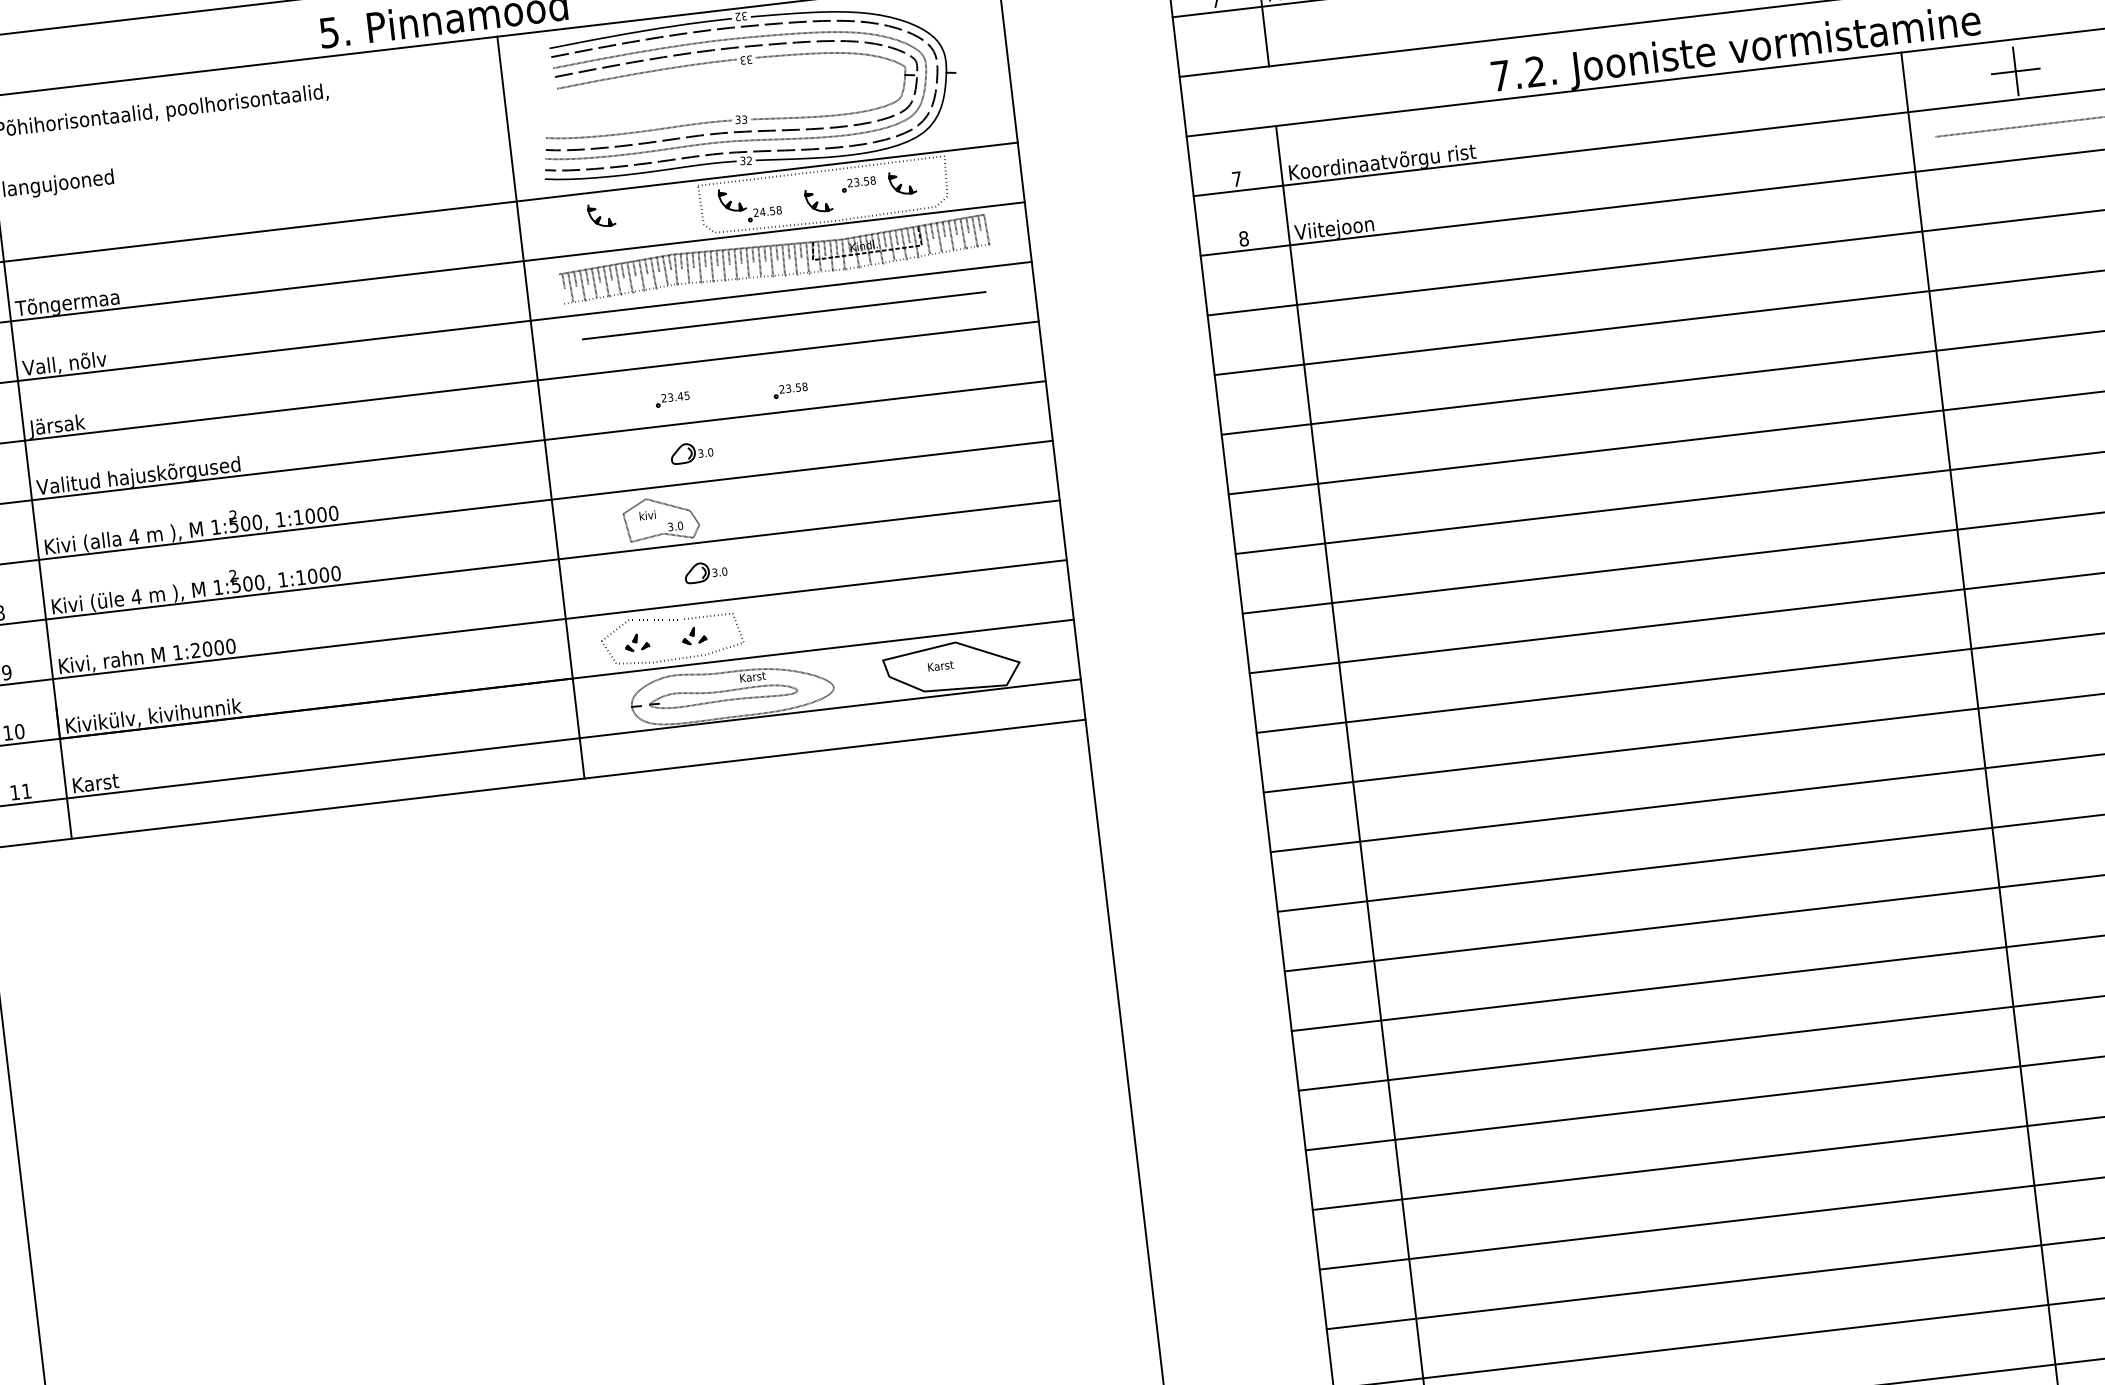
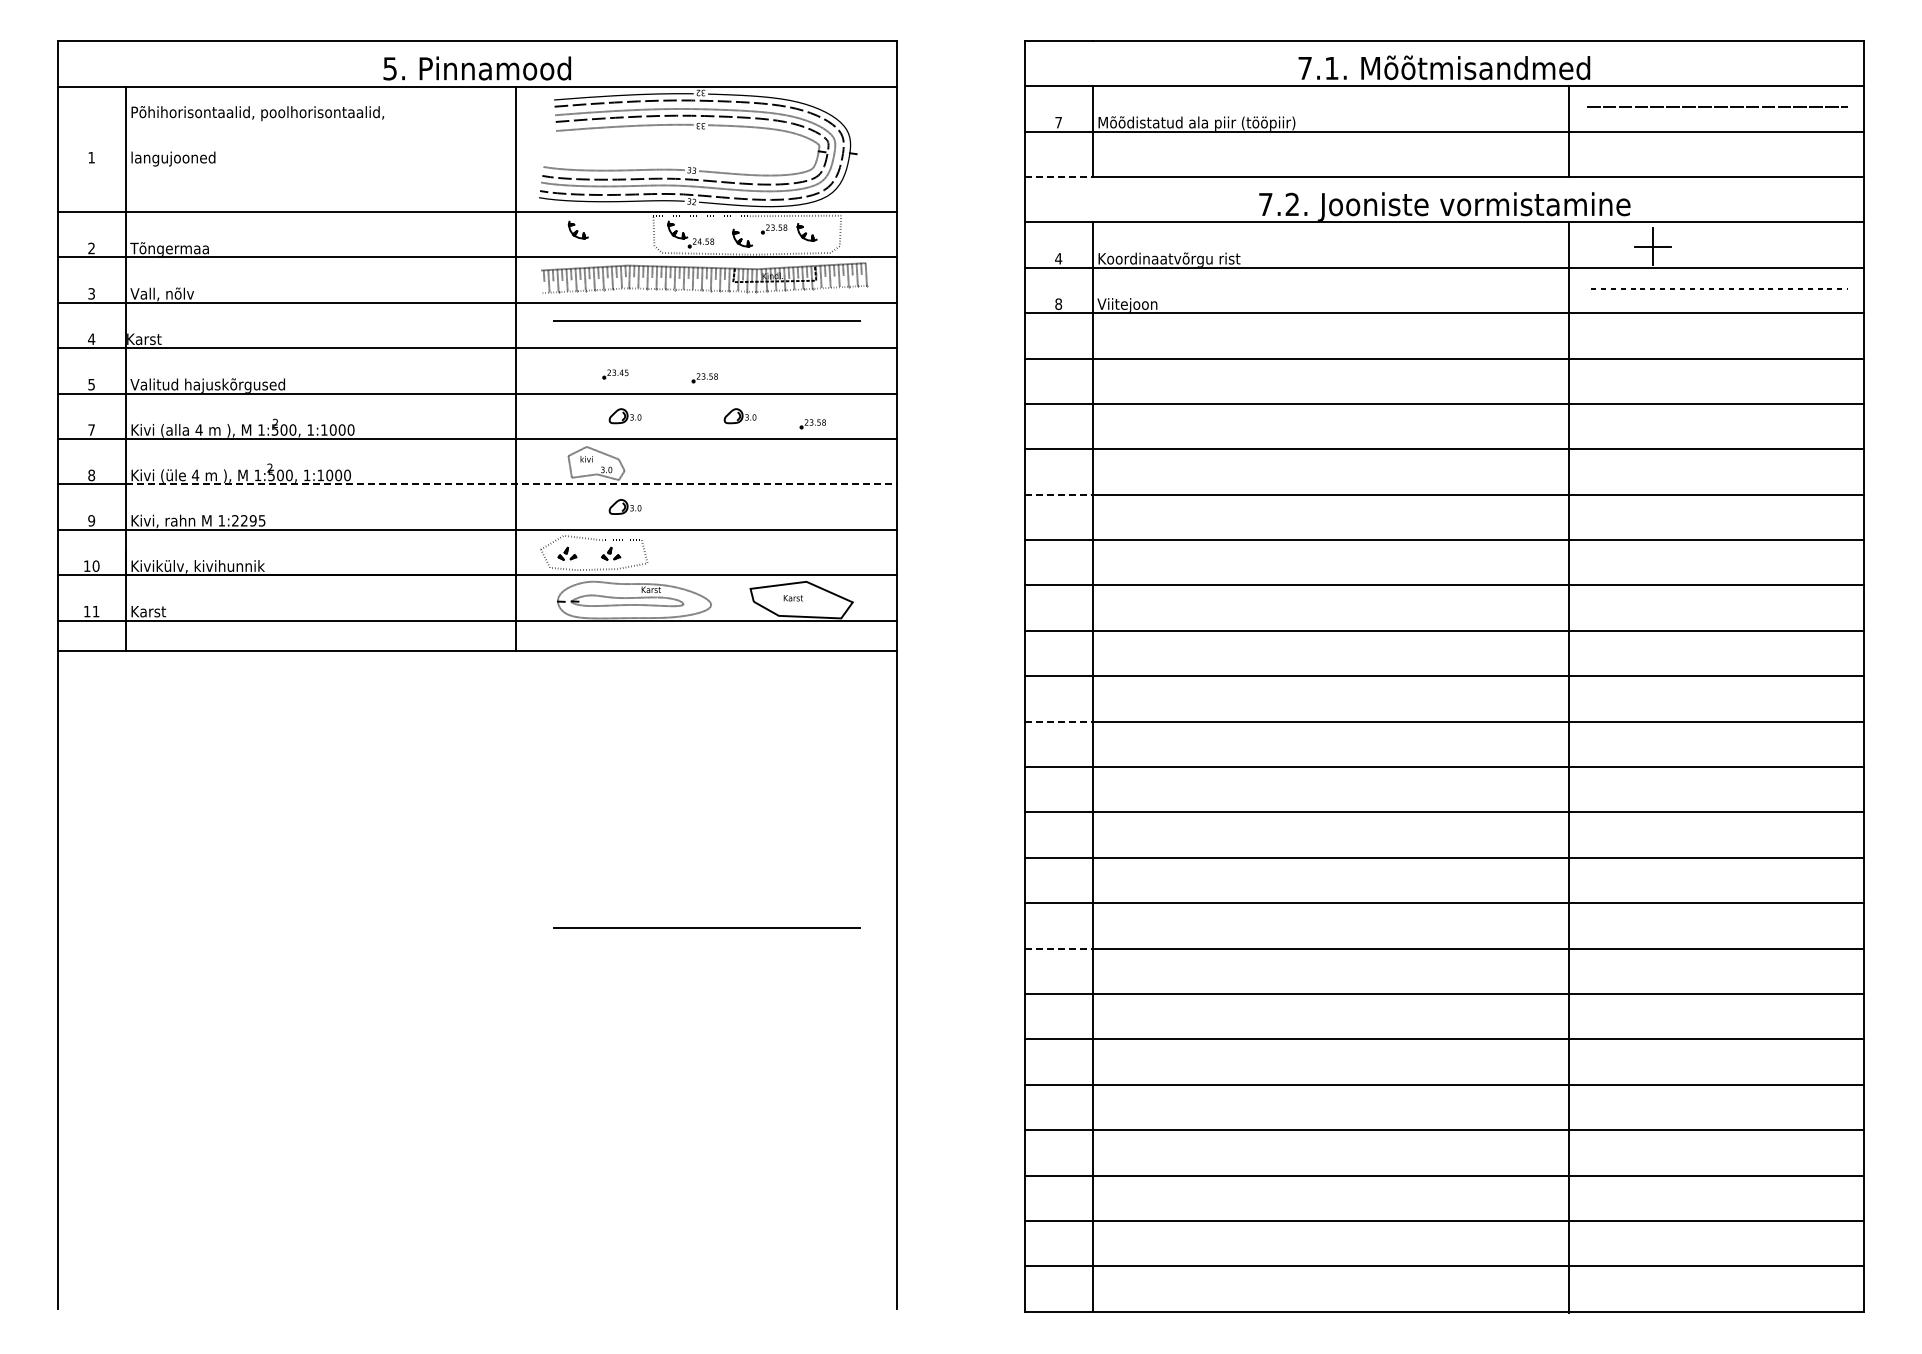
line: (1225, 70) -> (1059, 176), solid -> dashed
text: (1236, 178) -> (1058, 258), 7 -> 4
text: (54, 425) -> (149, 339), Järsak -> Karst
part: (939, 434) -> (812, 424), added
part: (841, 435) -> (739, 416), added
line: (1274, 488) -> (1059, 494), solid -> dashed
line: (552, 560) -> (511, 484), solid -> dashed
text: (218, 647) -> (252, 520), 1:2000 -> 1:2295
line: (1309, 786) -> (1059, 721), solid -> dashed
line: (1344, 1085) -> (1059, 948), solid -> dashed
line: (877, 1112) -> (706, 927), added

